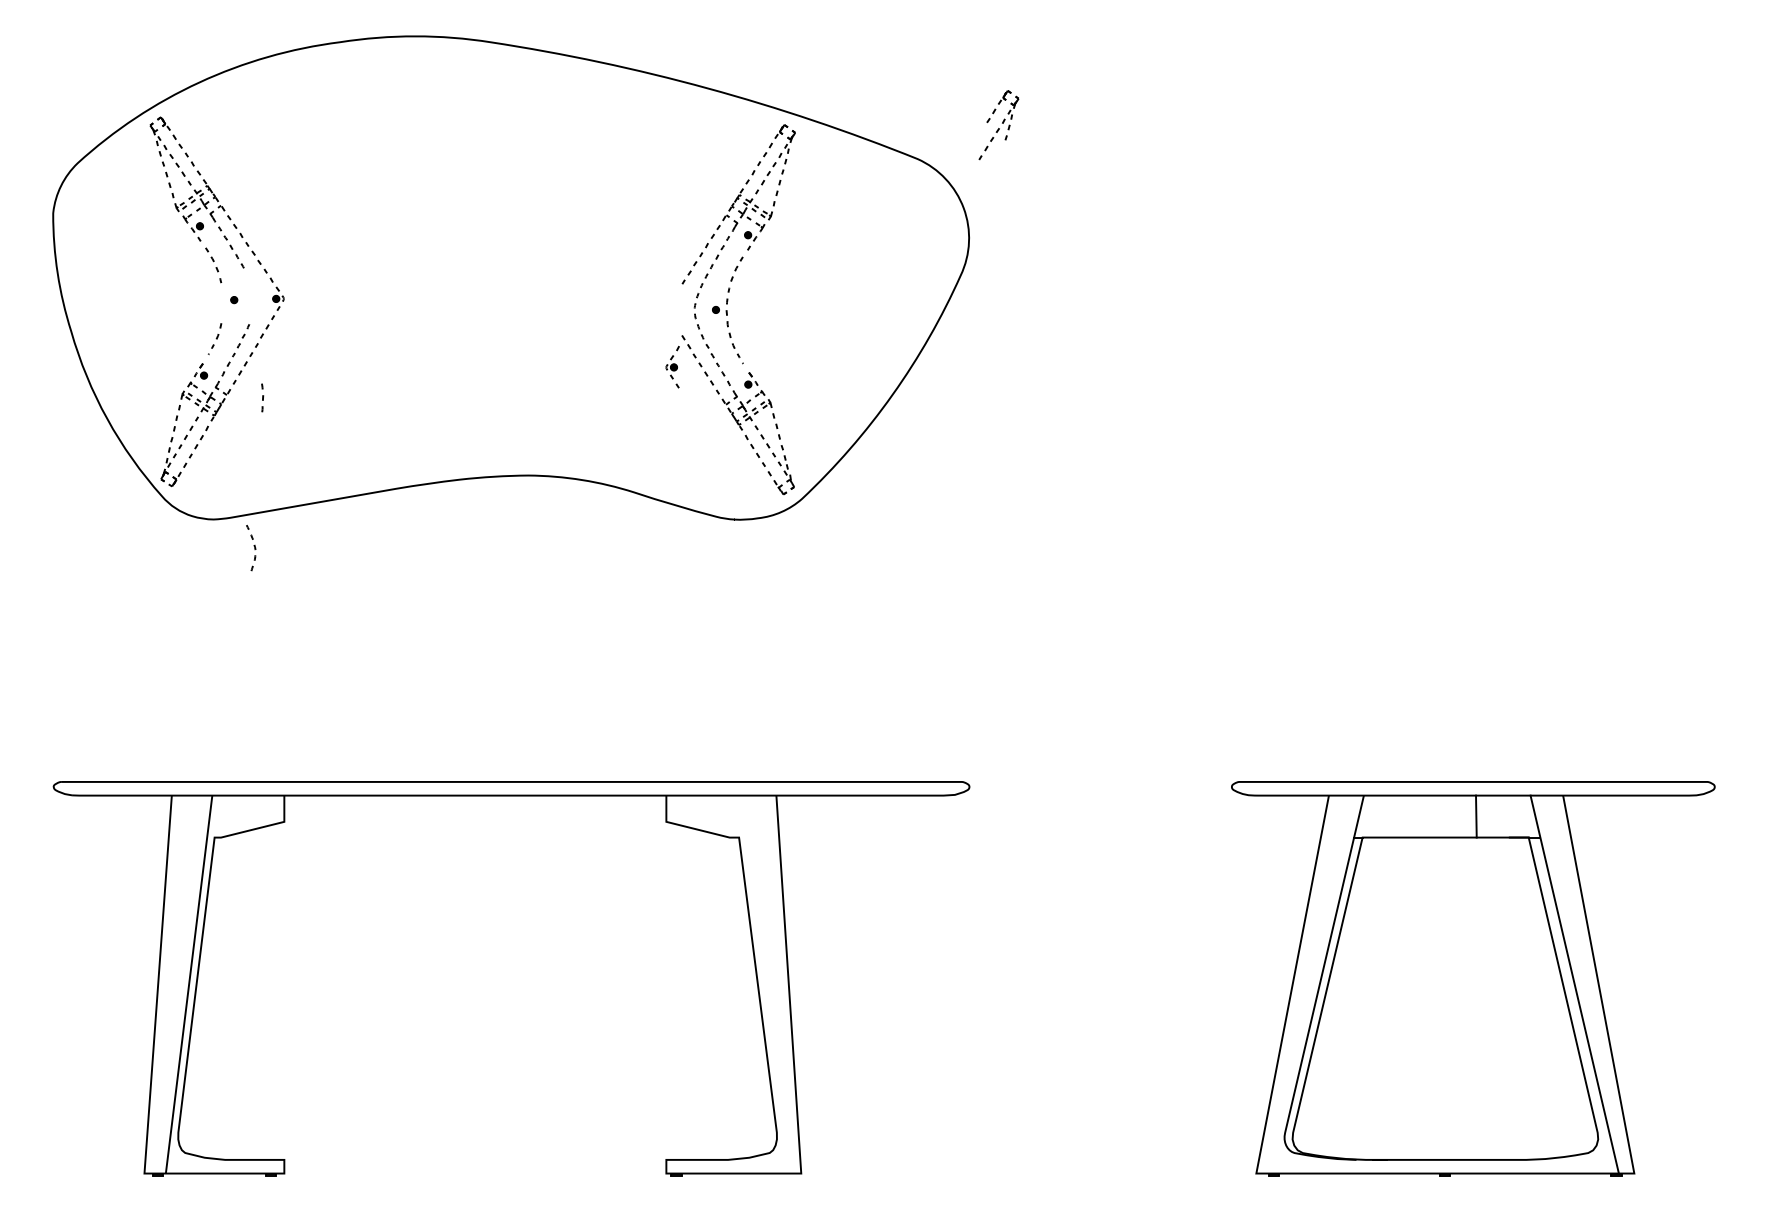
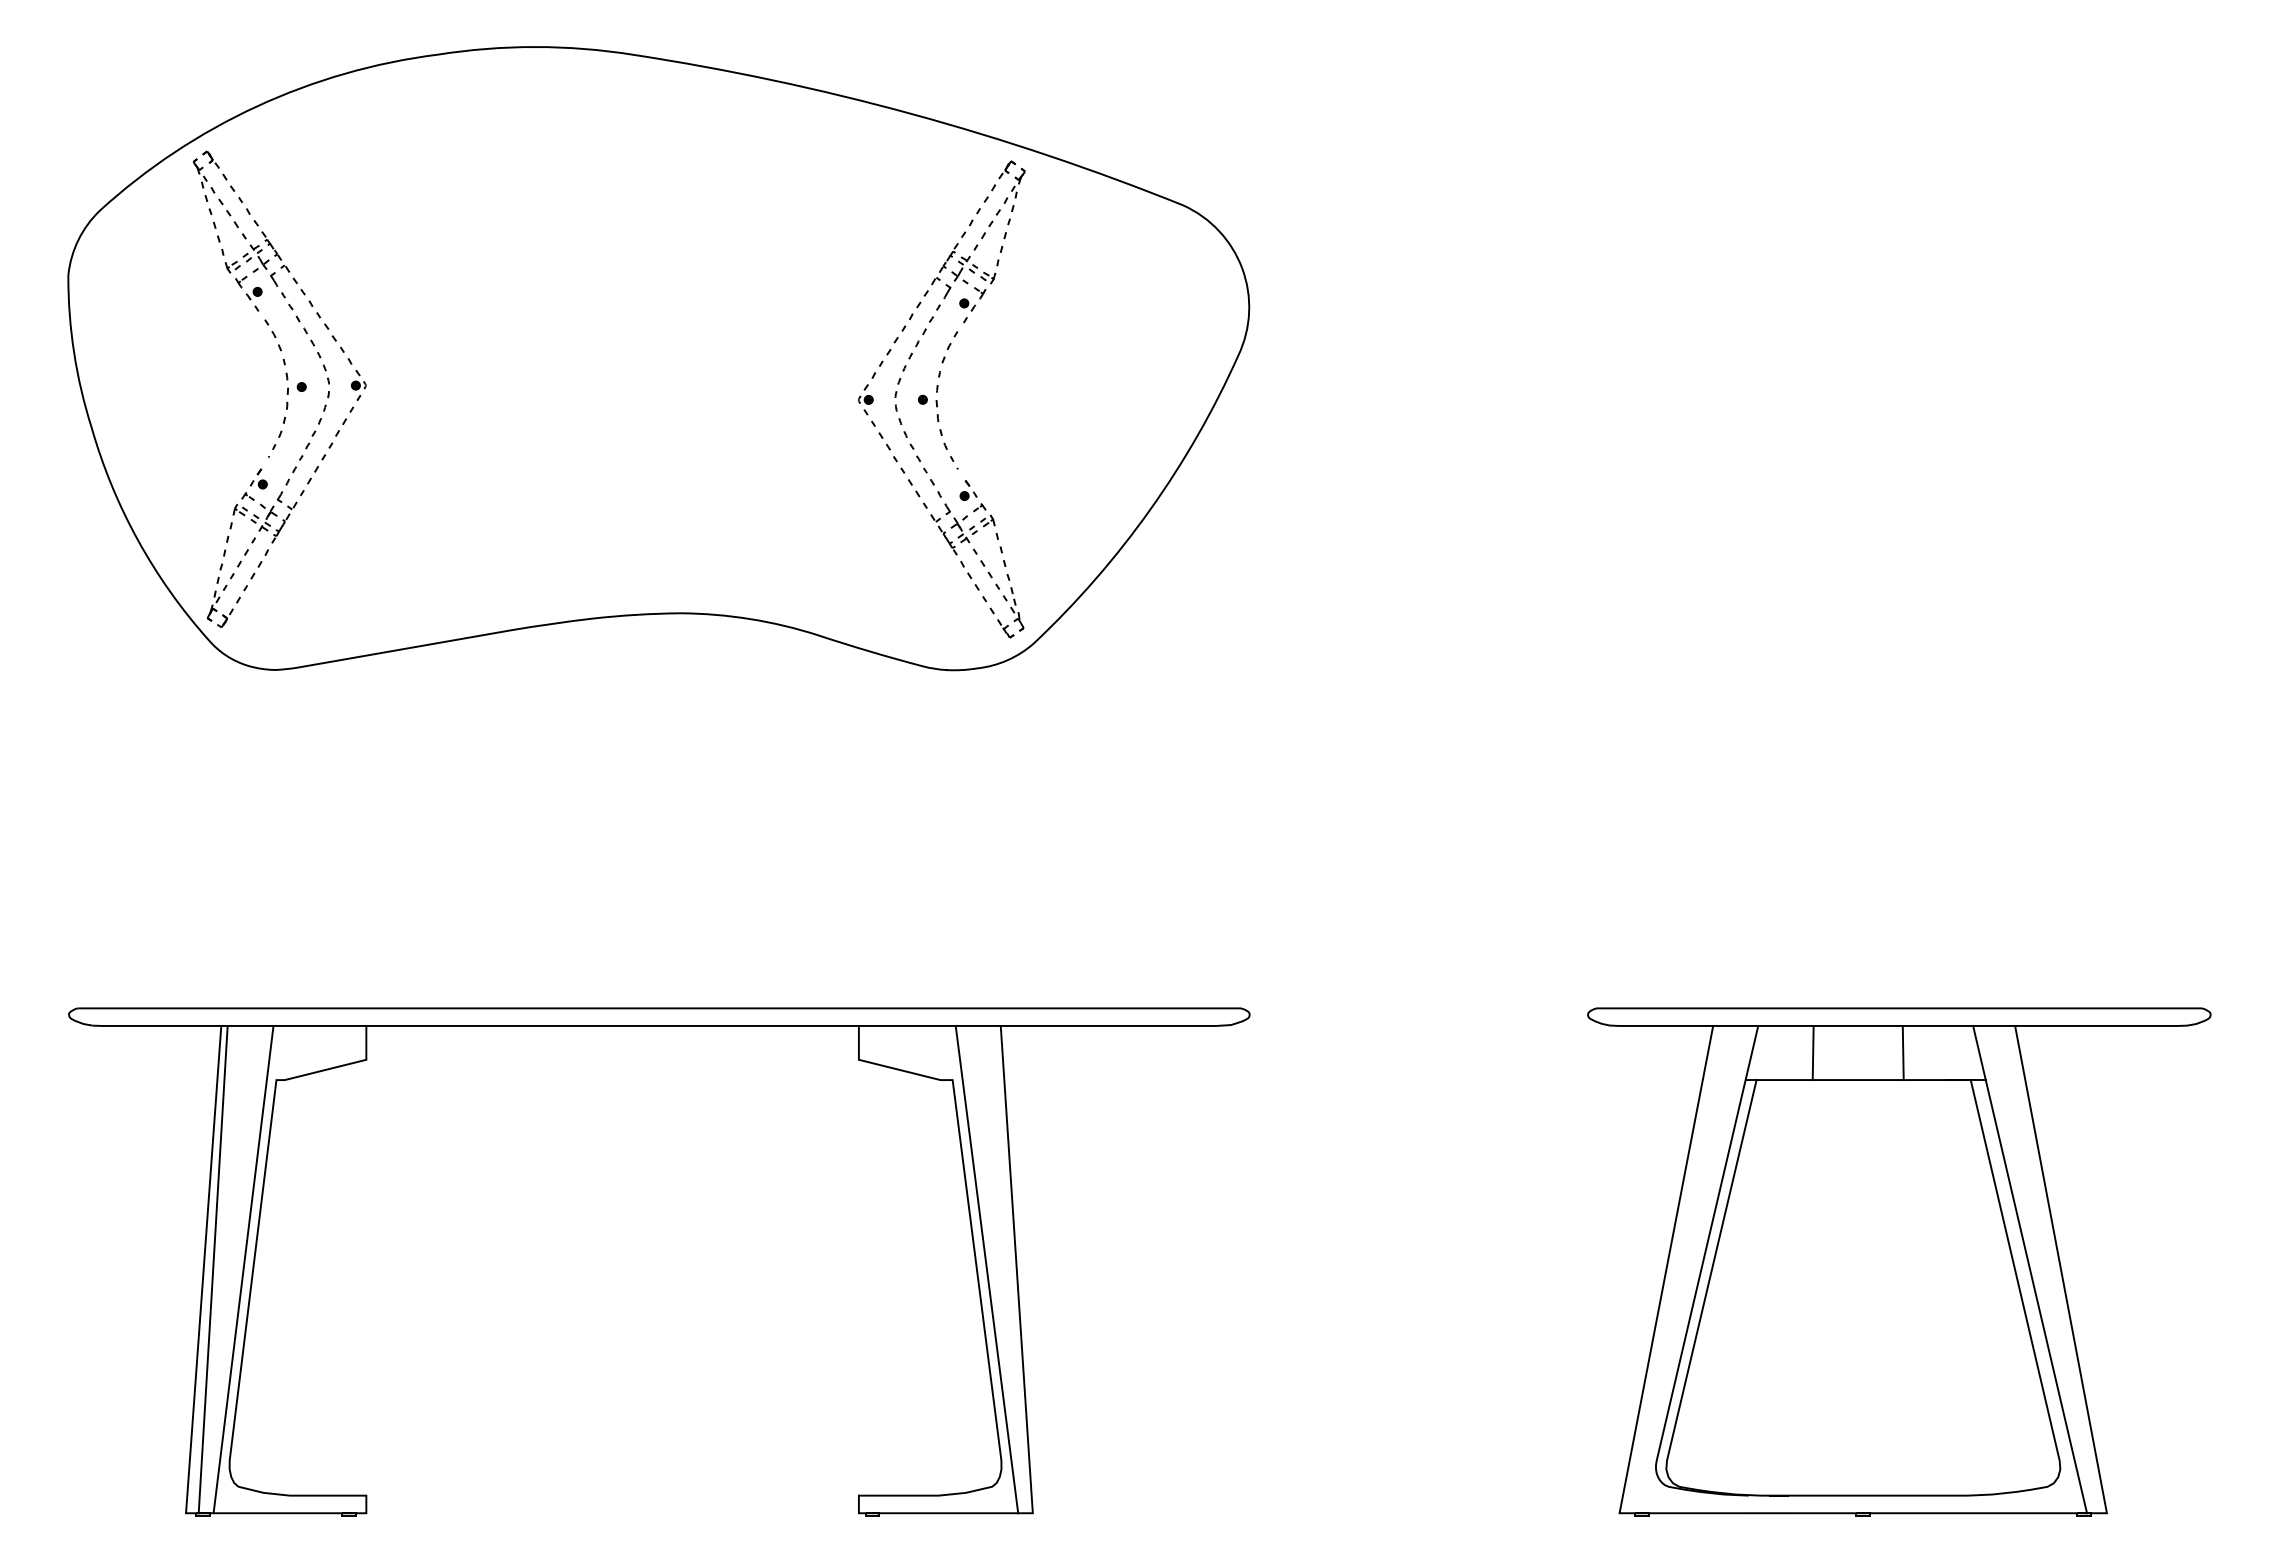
part: (998, 125) -> (1287, 161), removed
part: (672, 367) -> (866, 399), moved
part: (261, 397) -> (286, 390), moved
part: (251, 547) -> (323, 381), moved
line: (1405, 816) -> (1812, 1052), added
line: (165, 984) -> (212, 1269), added
line: (765, 984) -> (986, 1269), added

